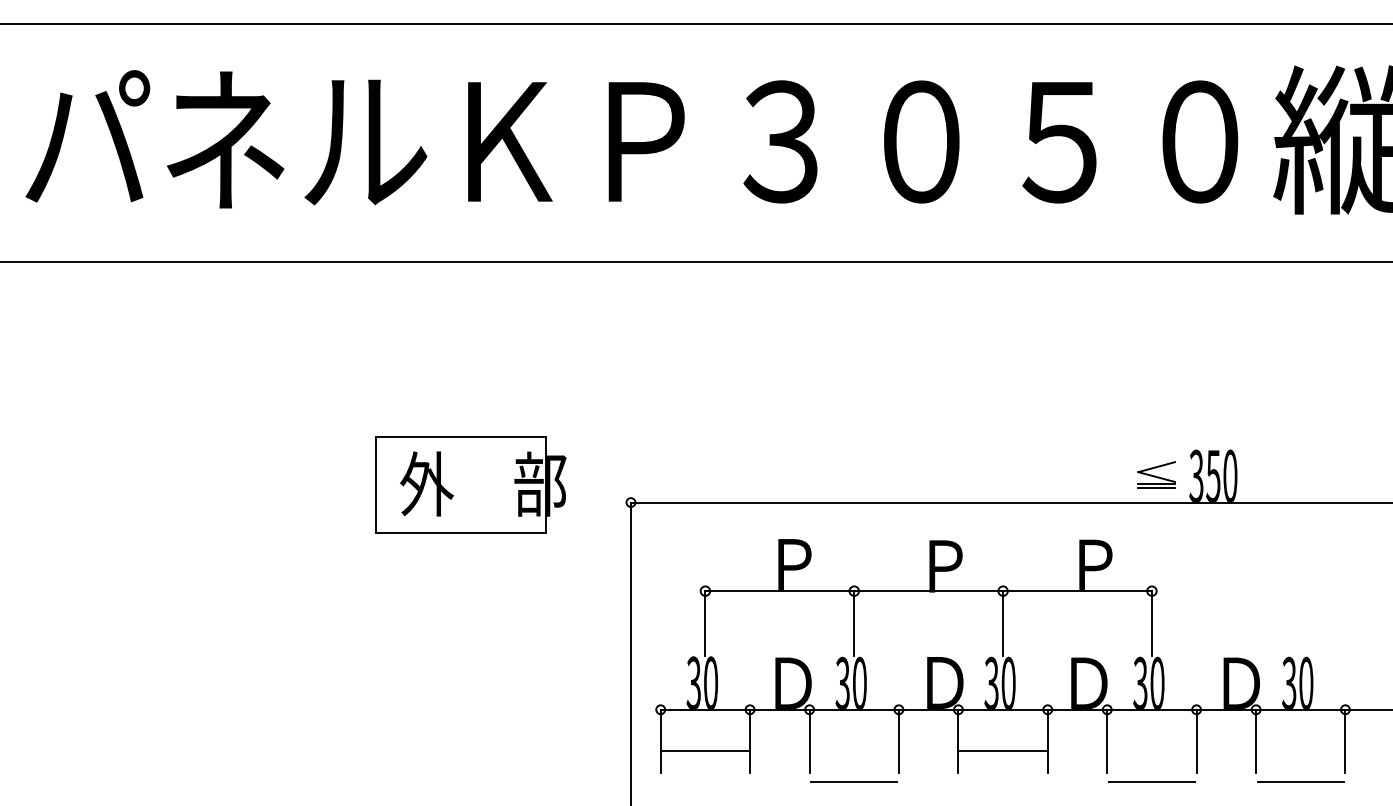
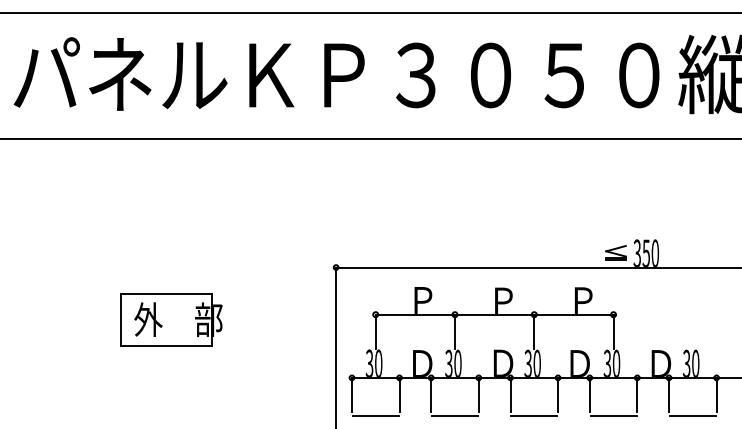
part: (470, 483) -> (171, 319), moved
line: (704, 752) -> (375, 416), moved
line: (1003, 752) -> (534, 416), moved

